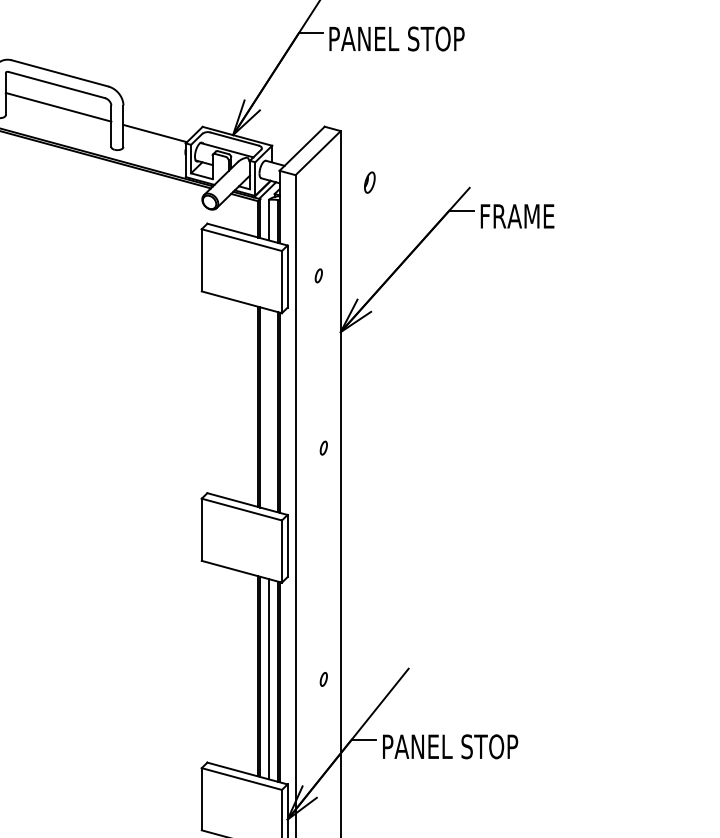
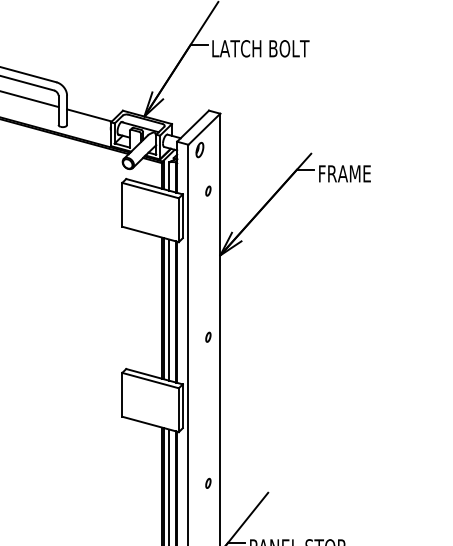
text: (399, 38) -> (261, 48), PANEL STOP -> LATCH BOLT
part: (369, 182) -> (199, 149), moved
part: (318, 275) -> (208, 190), moved
line: (268, 409) -> (169, 310), added
part: (323, 679) -> (208, 483), moved

